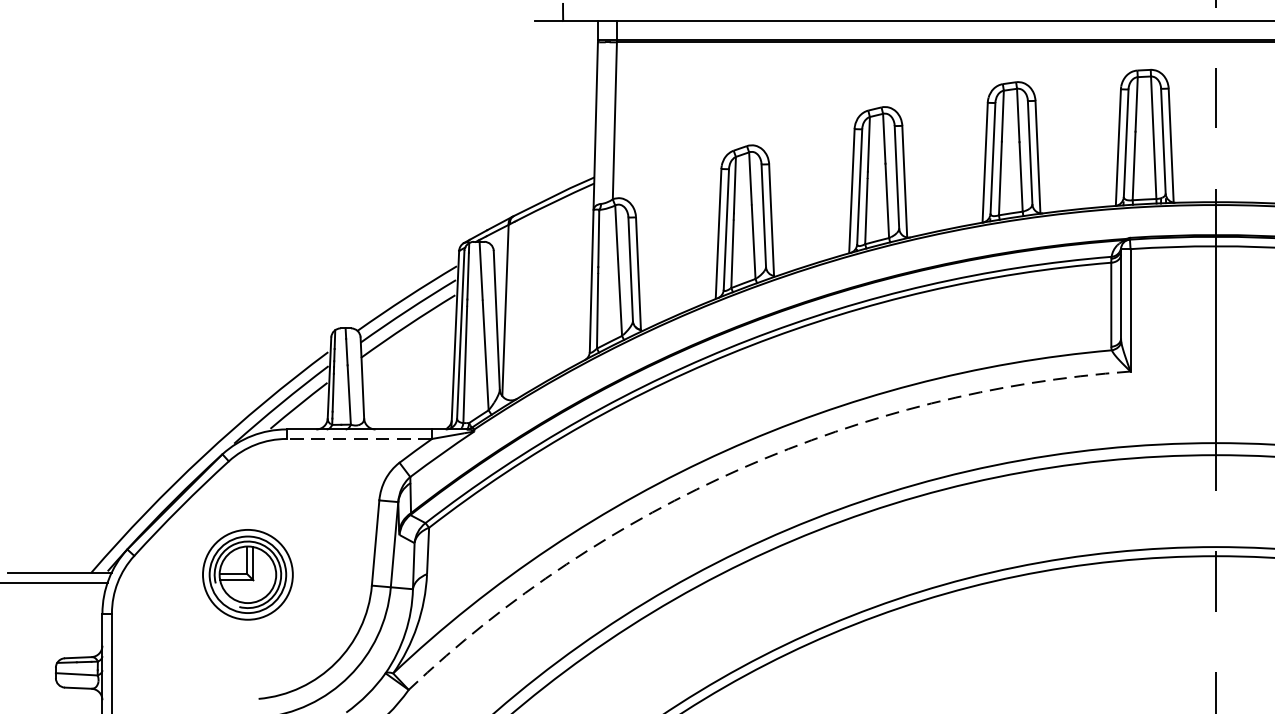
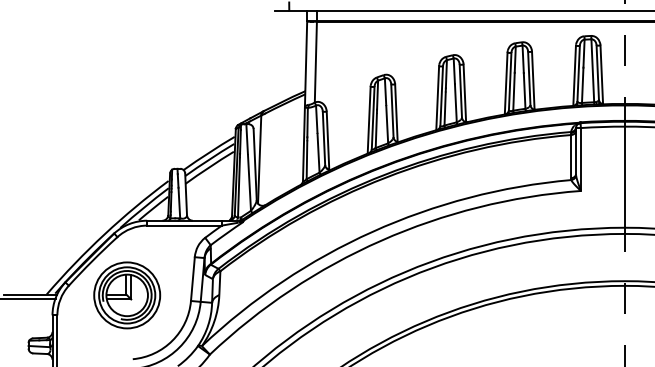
line: (359, 438) -> (184, 225), dashed -> solid
arc: (742, 467) -> (381, 240), dashed -> solid
part: (248, 574) -> (127, 295), size x1.43

